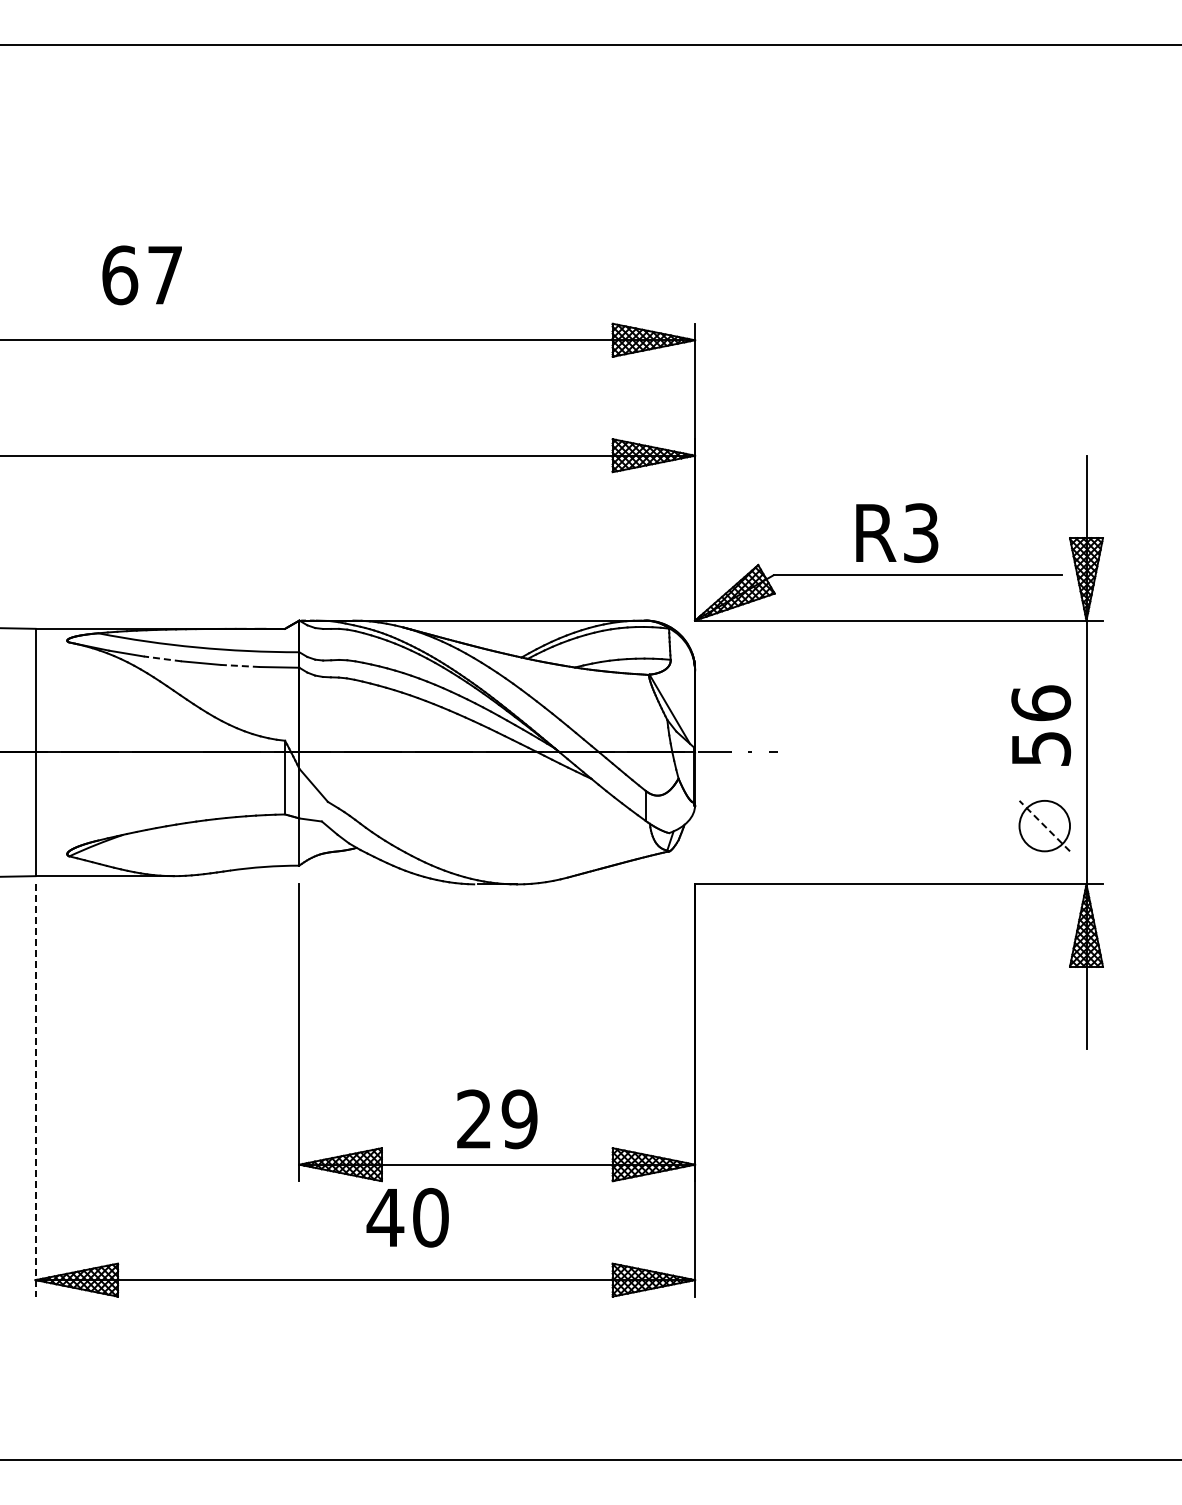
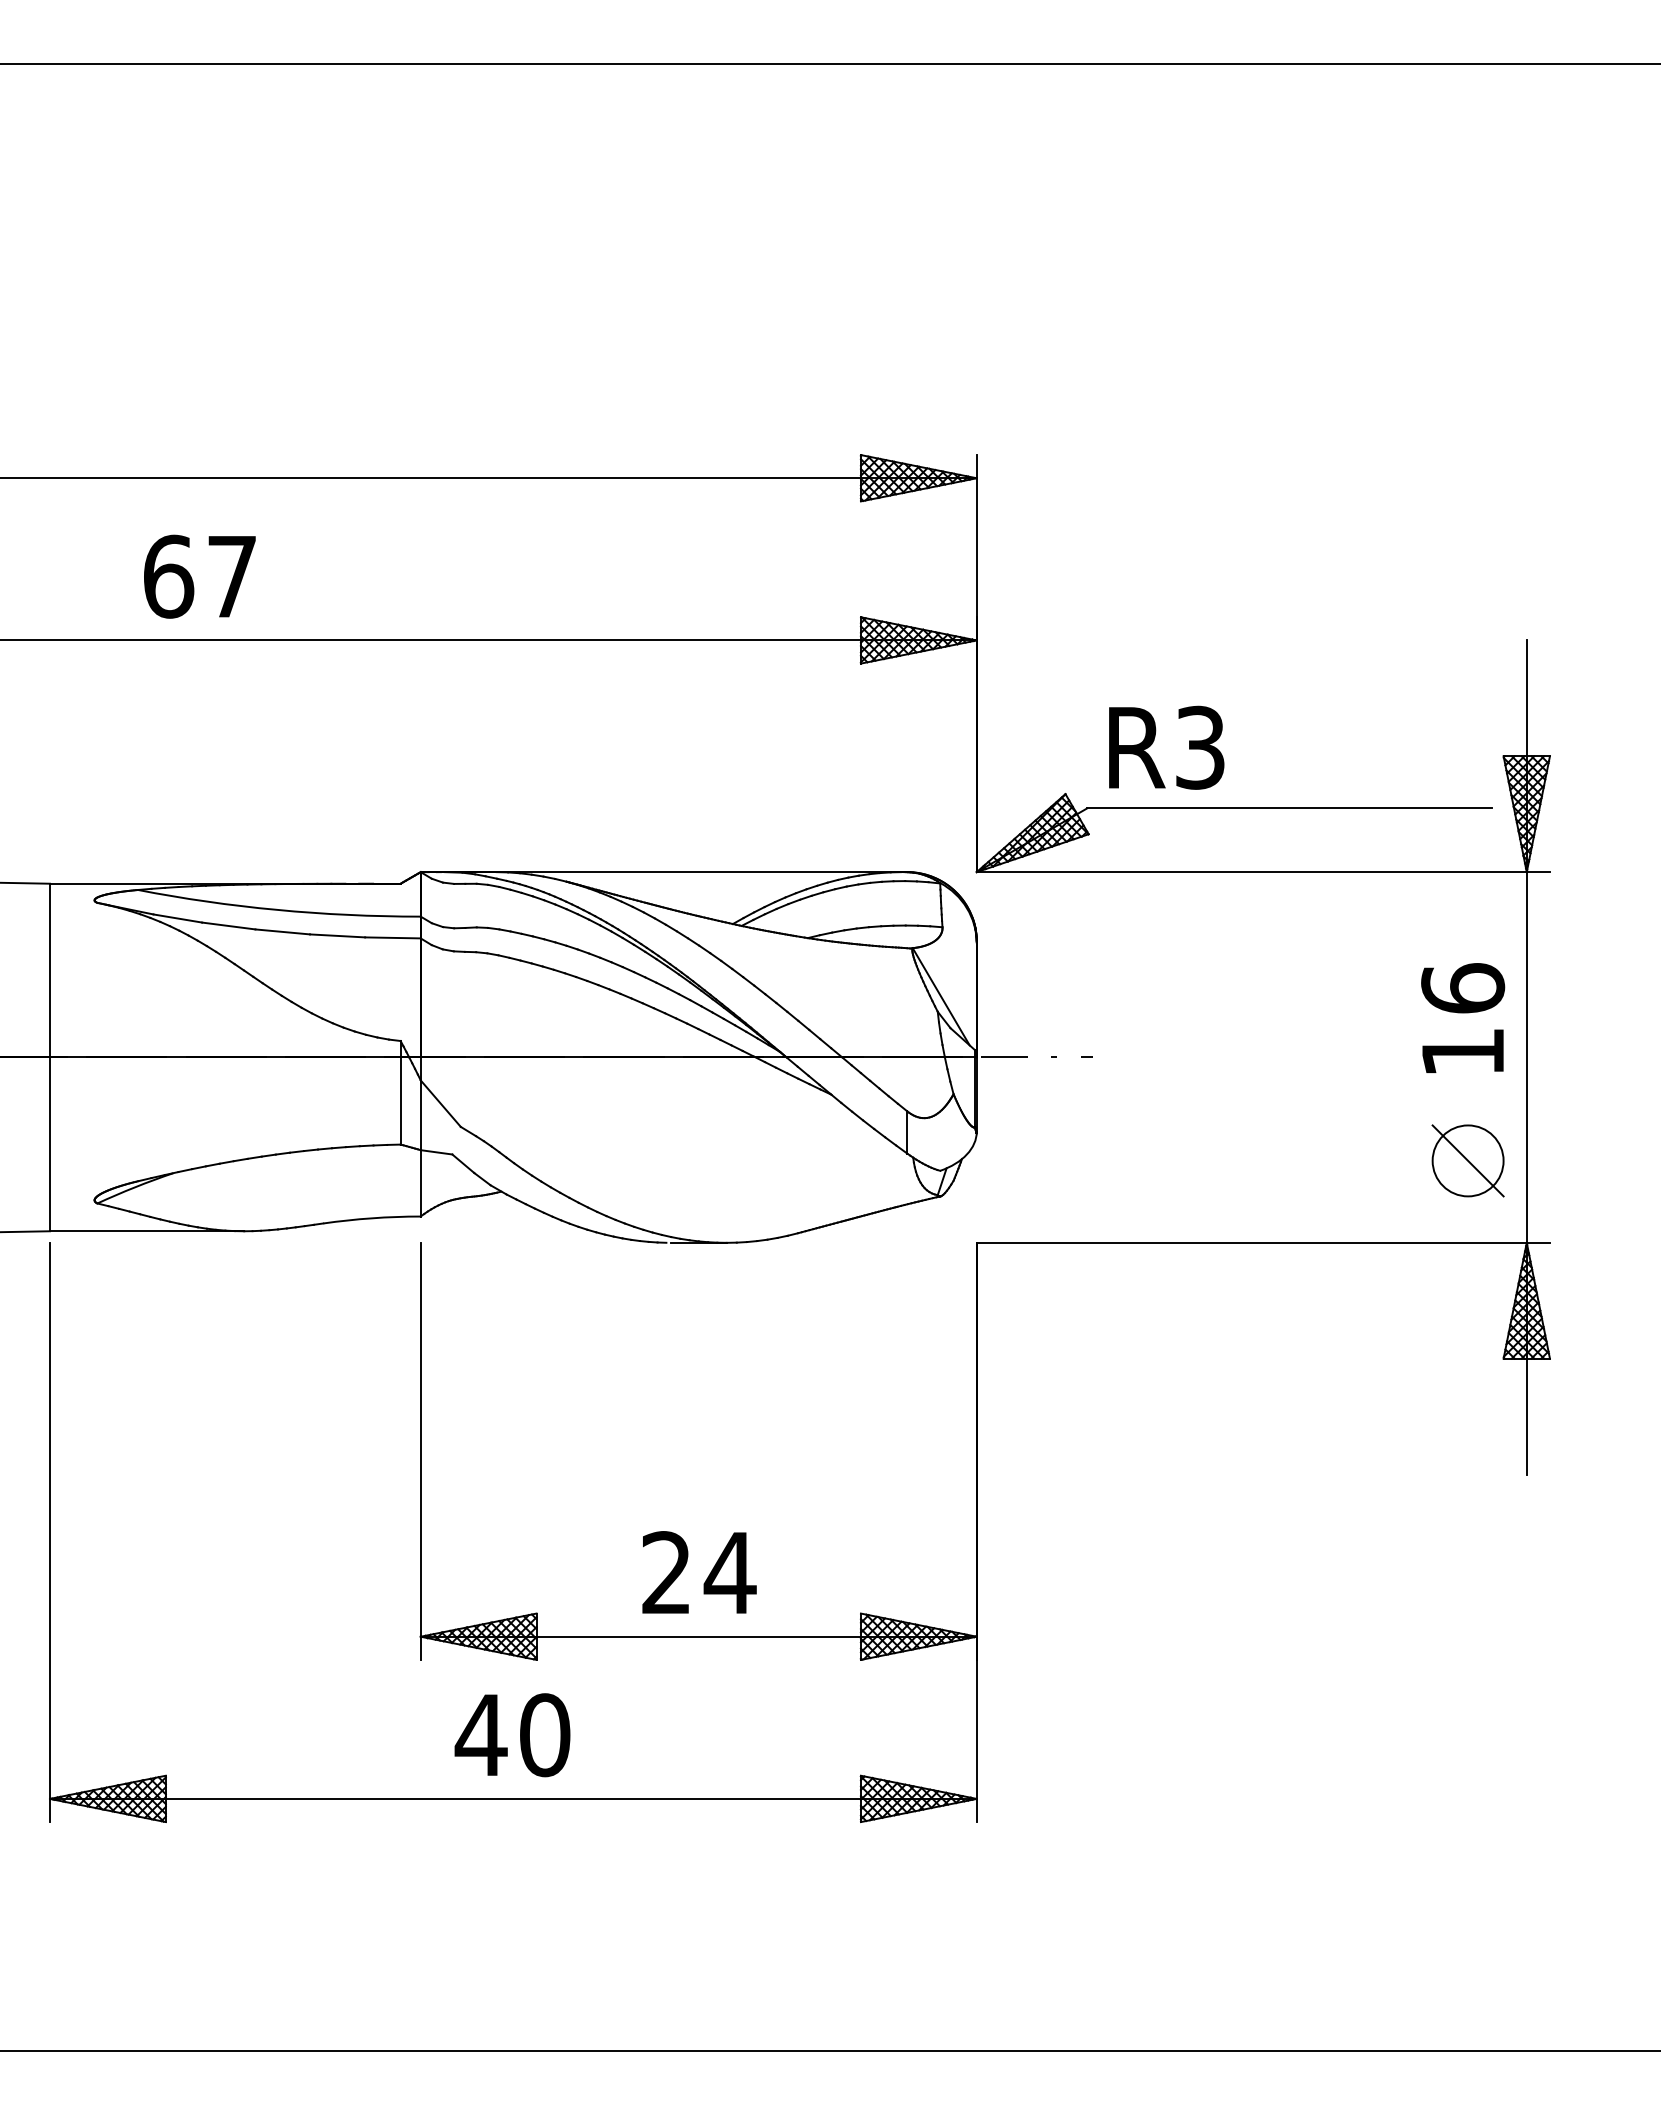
text: (141, 275) -> (198, 576), moved
text: (897, 532) -> (1167, 746), moved
line: (162, 658) -> (228, 925), dashed -> solid
line: (240, 665) -> (337, 935), dashed -> solid
text: (1041, 748) -> (1463, 1051), 56 -> 16
line: (1044, 826) -> (1467, 1161), dashed -> solid
line: (35, 1091) -> (49, 1533), dashed -> solid
text: (519, 1119) -> (730, 1573), 29 -> 24
text: (407, 1217) -> (512, 1734), moved

